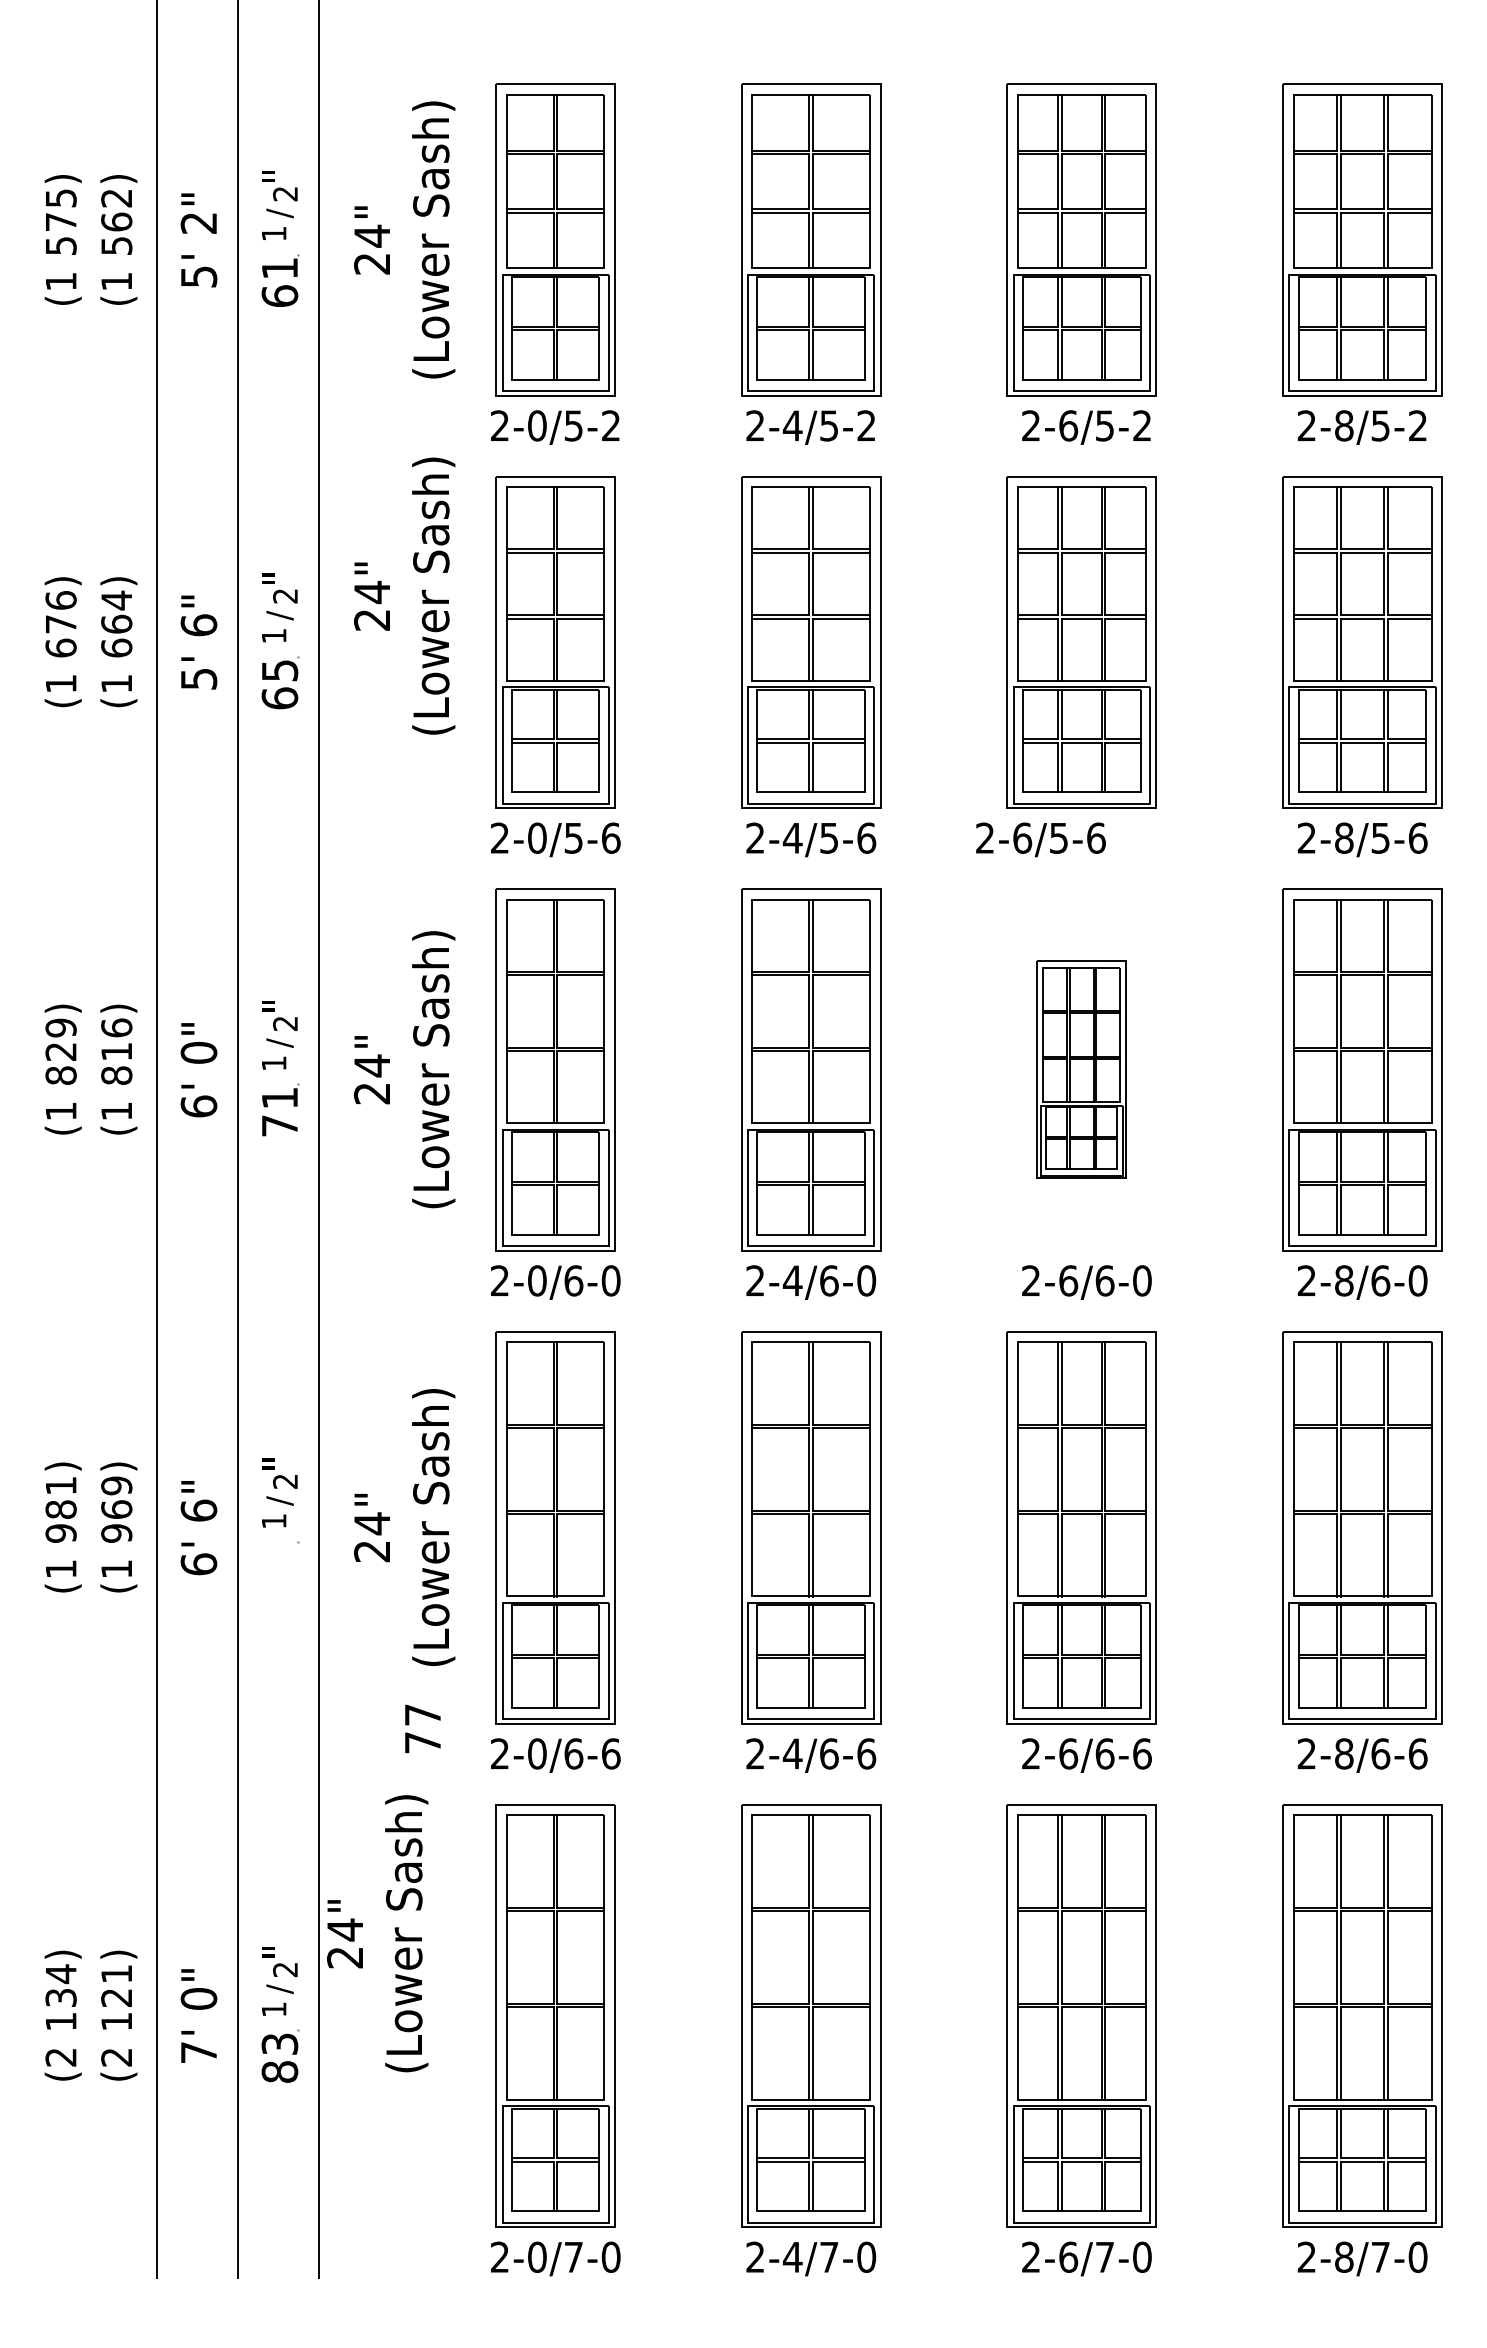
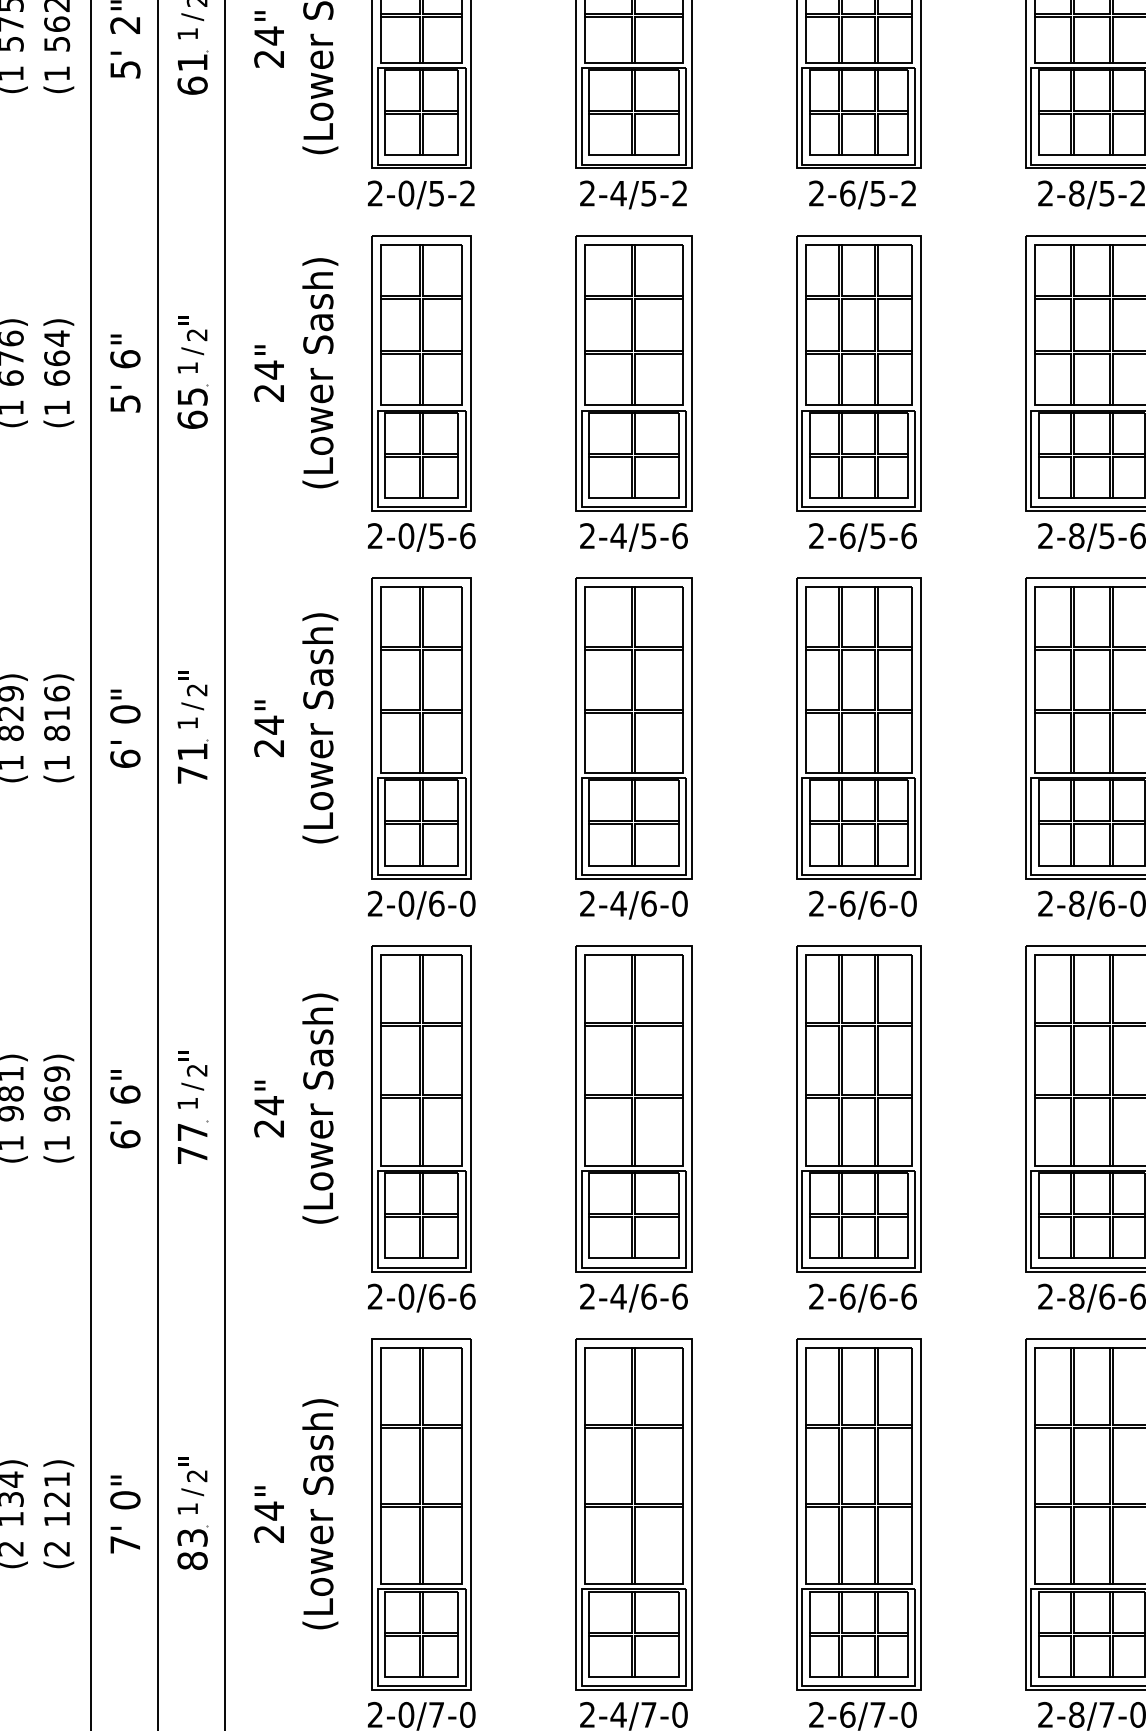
text: (404, 595) -> (296, 372), moved
text: (1040, 839) -> (862, 537), moved
part: (1081, 1069) -> (858, 728), size x1.67
text: (422, 1728) -> (192, 1143), moved
text: (377, 1933) -> (296, 1514), moved

